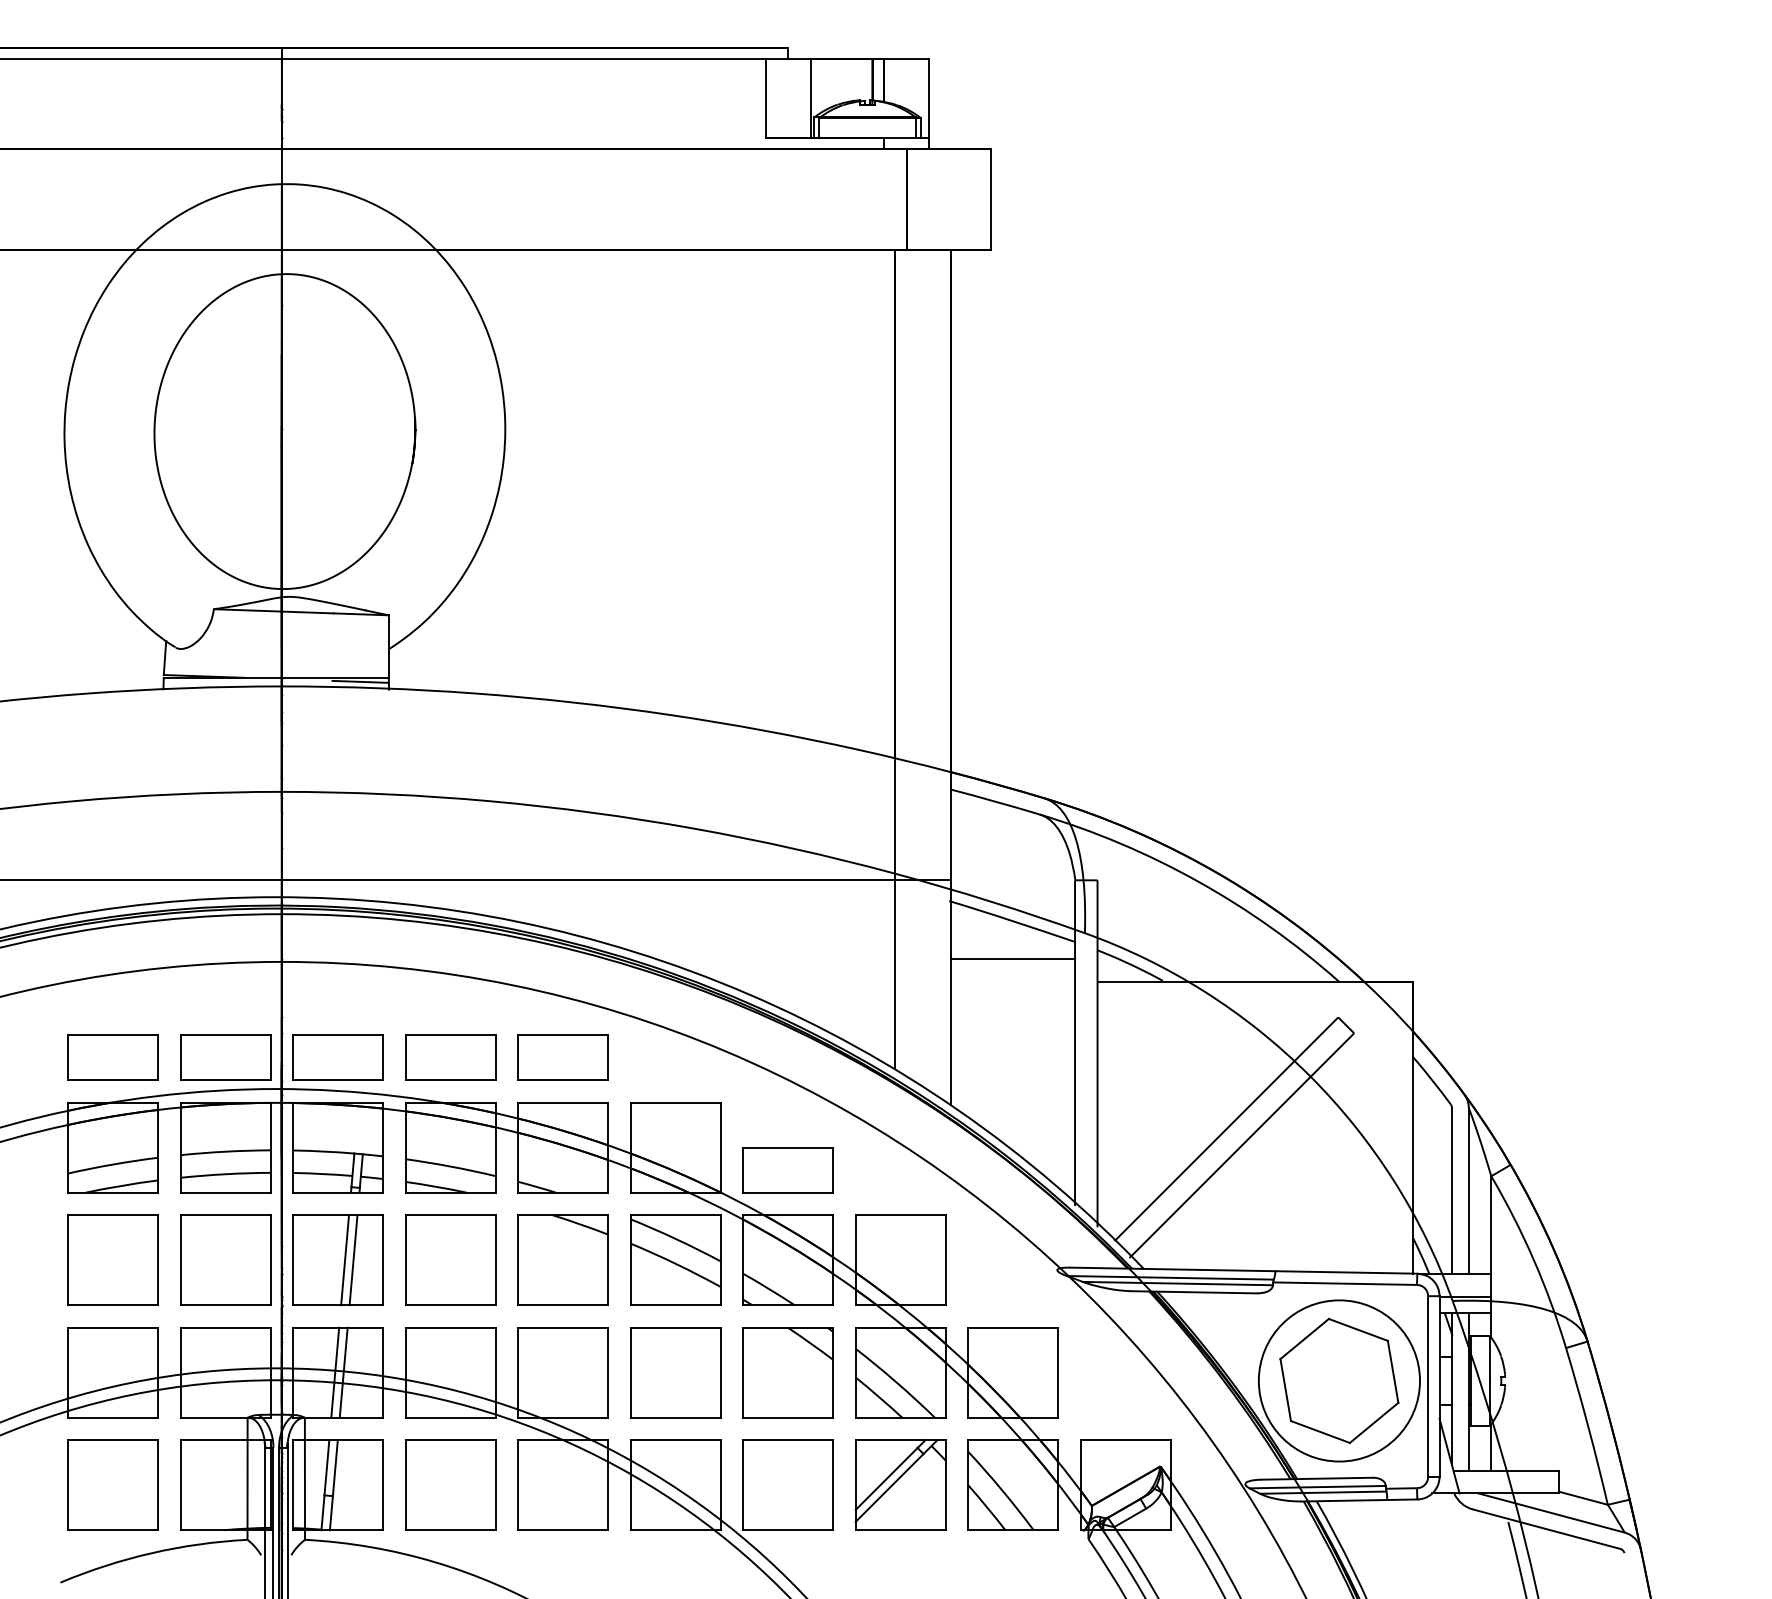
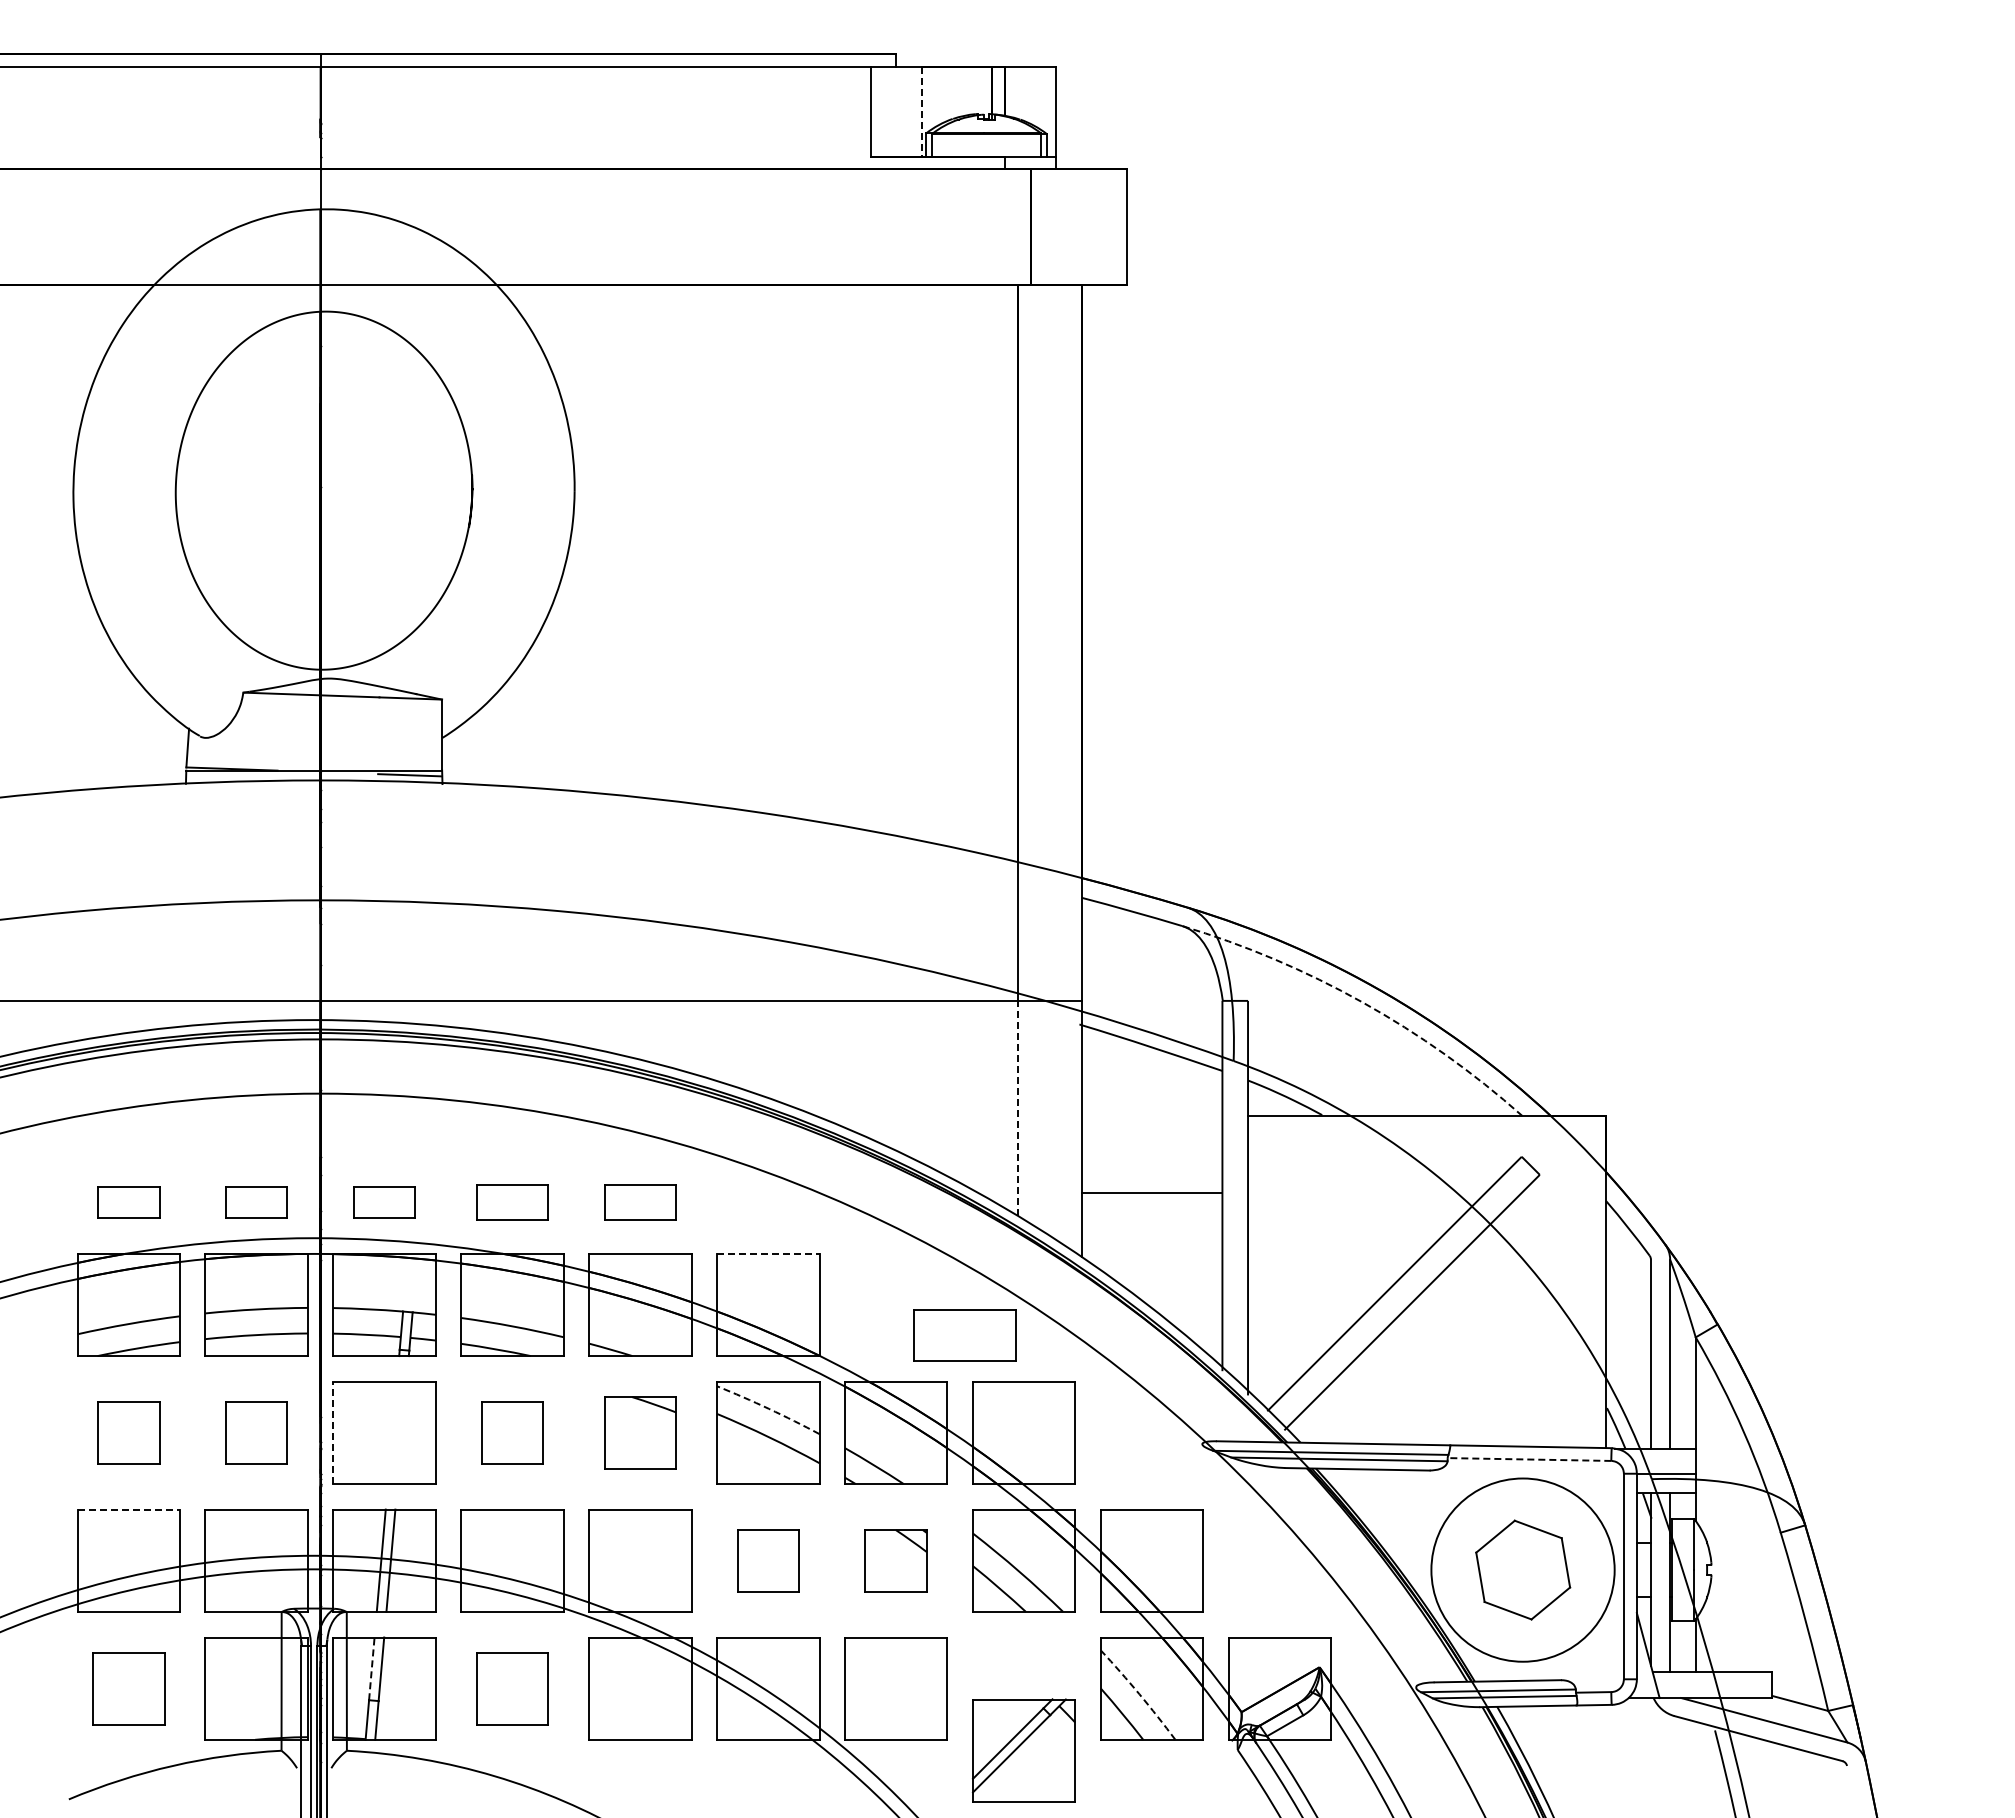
line: (810, 98) -> (921, 111), solid -> dashed
arc: (1198, 881) -> (1362, 1002), solid -> dashed
line: (1012, 959) -> (1151, 1193), moved
line: (894, 974) -> (1017, 1107), solid -> dashed
part: (112, 1057) -> (128, 1202), size x0.6
part: (225, 1057) -> (256, 1202), size x0.6
part: (338, 1057) -> (384, 1202), size x0.6
part: (450, 1057) -> (512, 1202), size x0.7
part: (563, 1057) -> (640, 1202), size x0.7
line: (675, 1102) -> (768, 1253), solid -> dashed
part: (787, 1170) -> (964, 1335), moved
arc: (675, 1238) -> (768, 1408), solid -> dashed
part: (112, 1259) -> (128, 1432), size x0.6
part: (225, 1259) -> (256, 1432), size x0.6
line: (293, 1259) -> (333, 1432), solid -> dashed
line: (345, 1259) -> (392, 1432), removed
line: (353, 1259) -> (401, 1432), removed
part: (450, 1259) -> (512, 1432), size x0.6
part: (563, 1259) -> (640, 1432), size x0.7
line: (1345, 1283) -> (1529, 1459), solid -> dashed
line: (113, 1327) -> (129, 1509), solid -> dashed
part: (675, 1372) -> (768, 1560), size x0.6
part: (787, 1372) -> (895, 1560), size x0.6
part: (1339, 1380) -> (1523, 1569), size x0.7
line: (326, 1467) -> (371, 1668), solid -> dashed
part: (112, 1485) -> (128, 1688), size x0.7
part: (450, 1485) -> (512, 1688), size x0.7
part: (900, 1485) -> (1023, 1750), moved
arc: (1002, 1490) -> (1139, 1694), solid -> dashed

